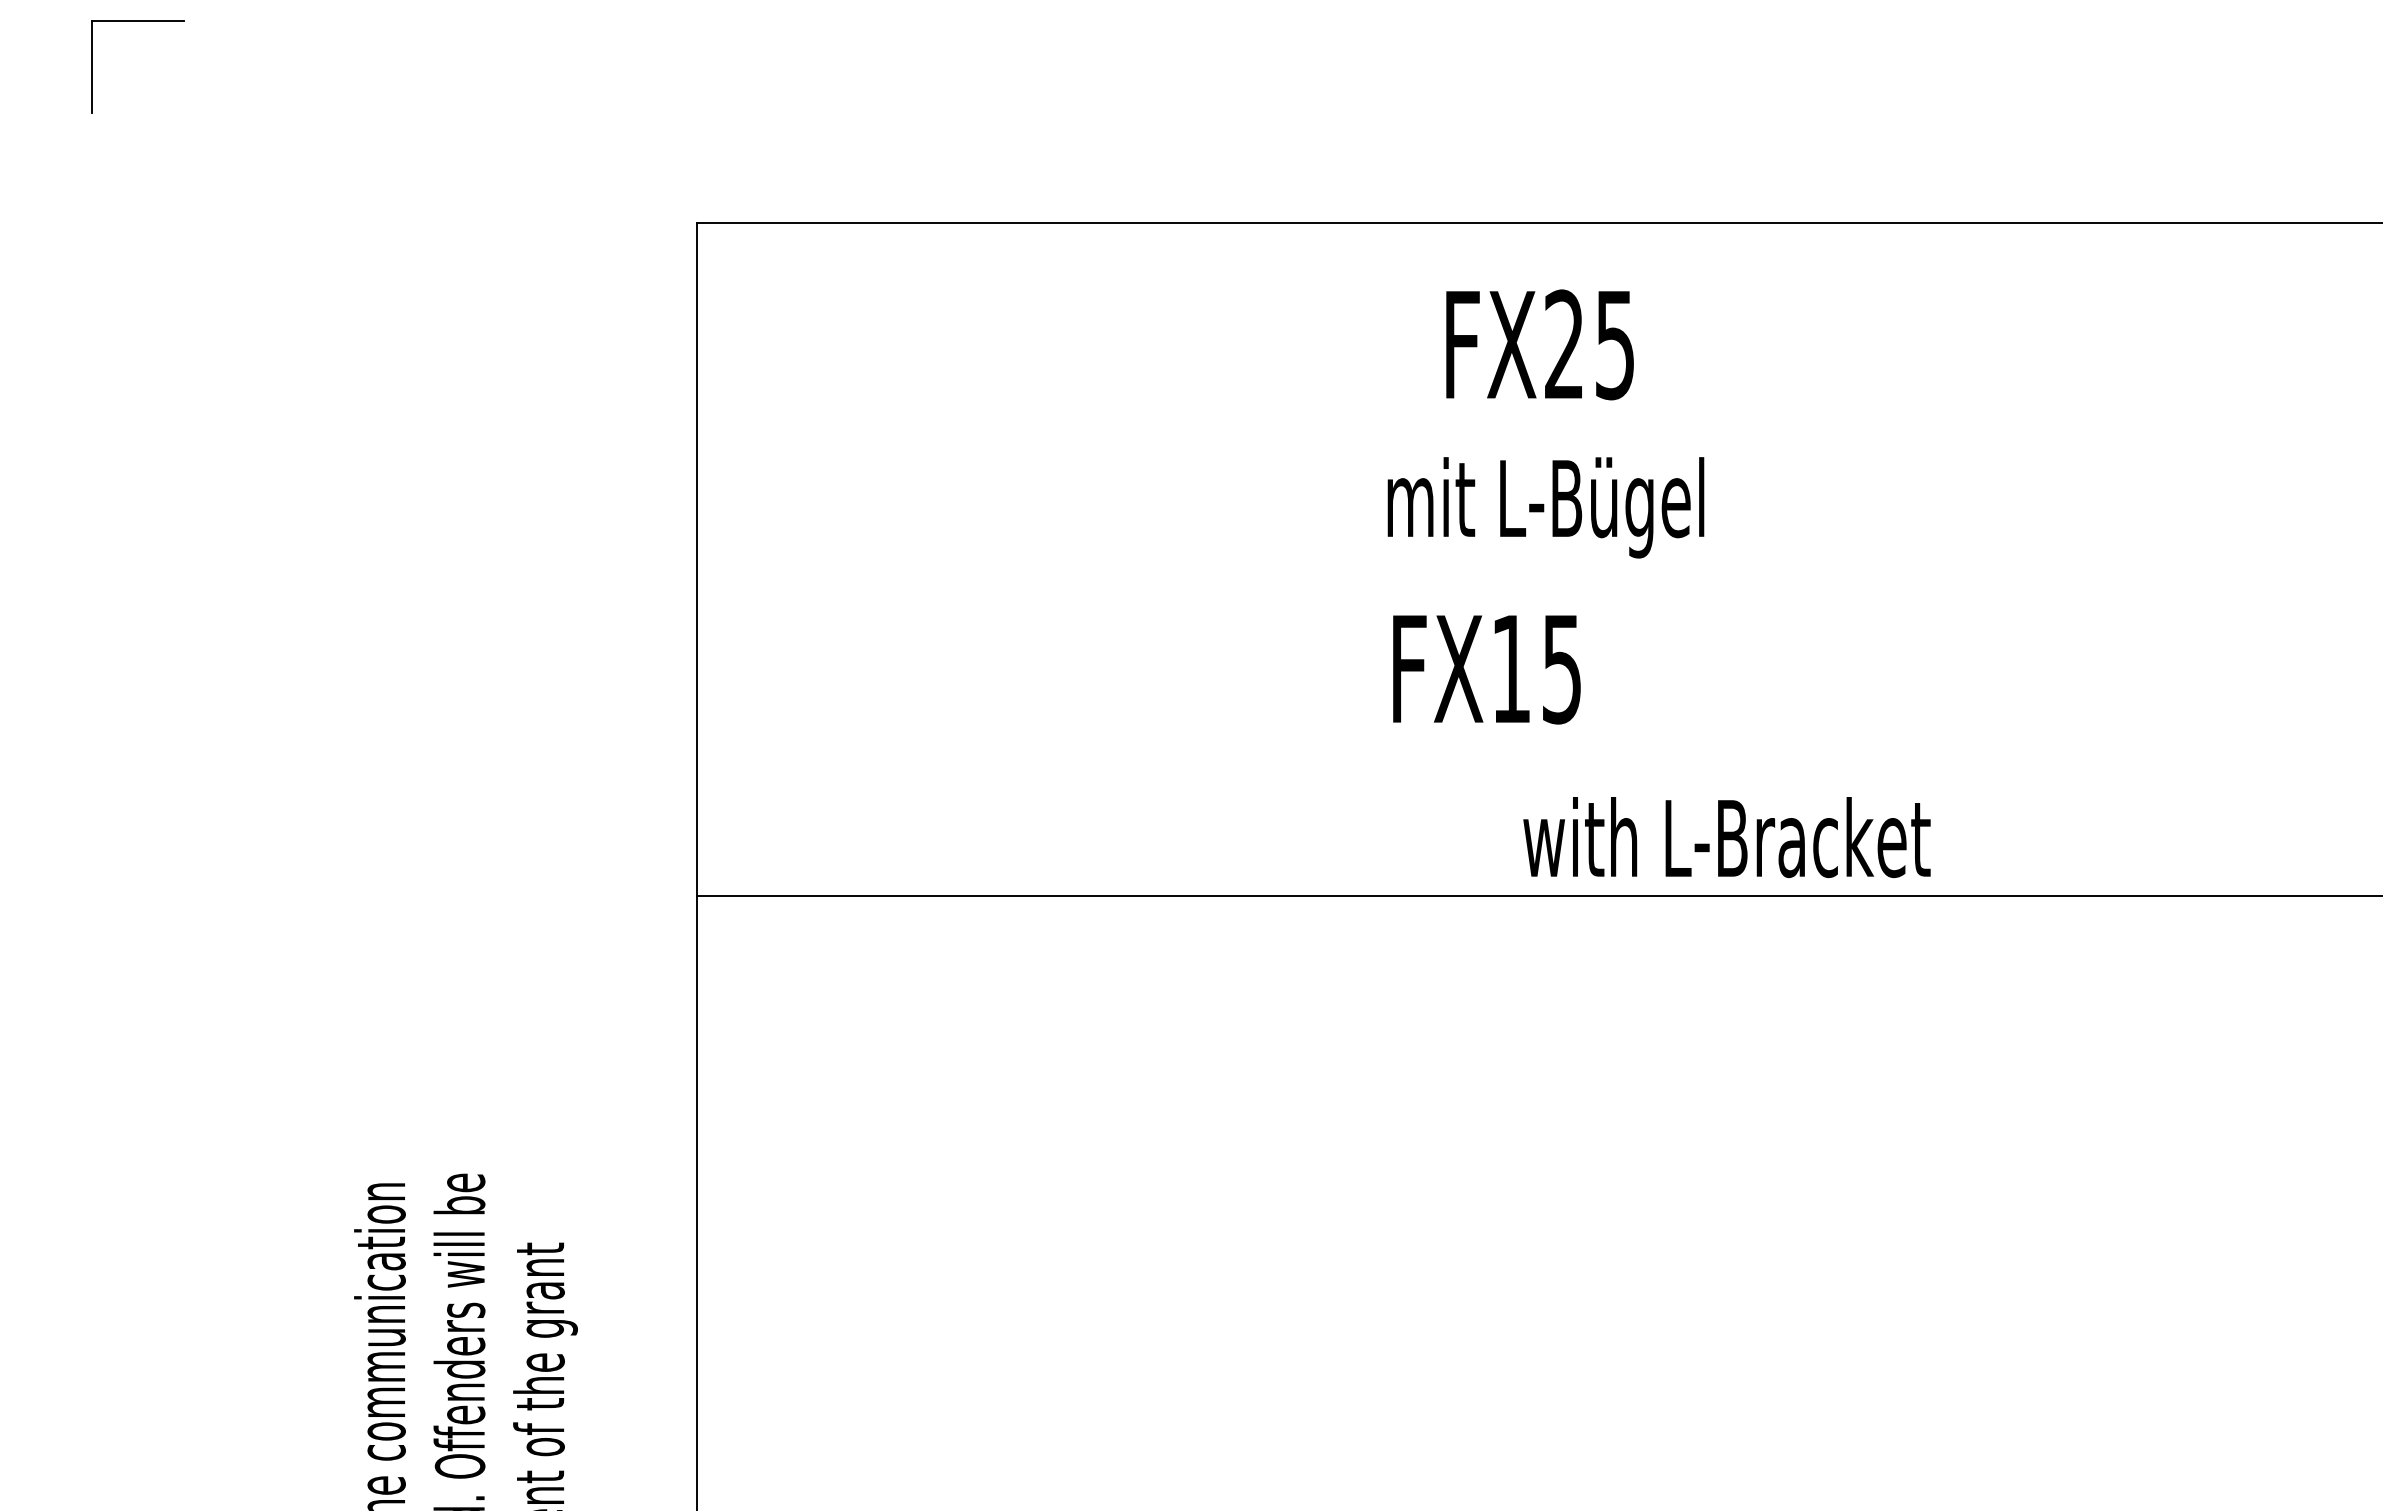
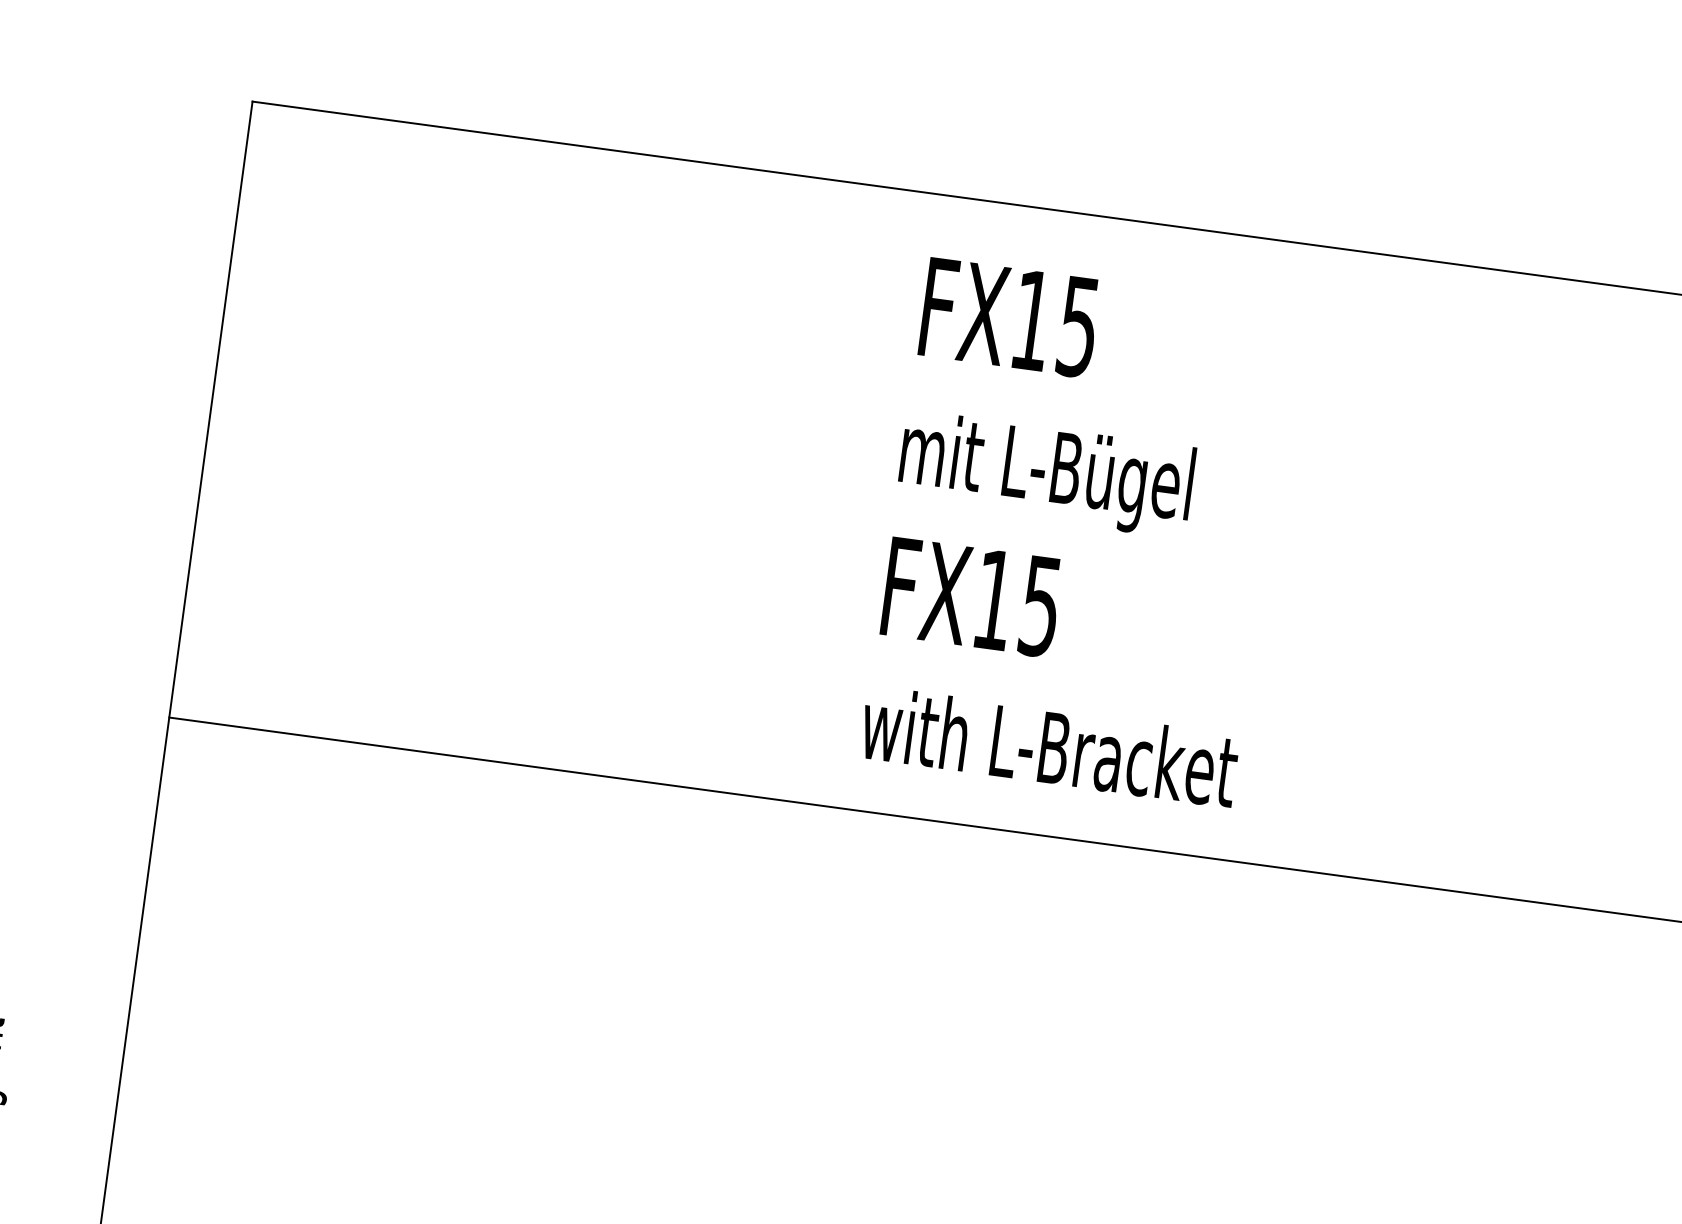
text: (1563, 343) -> (1031, 319), FX25 -> FX15
text: (1545, 507) -> (1045, 474), moved
text: (1486, 669) -> (971, 597), moved
text: (1726, 837) -> (1049, 746), moved

